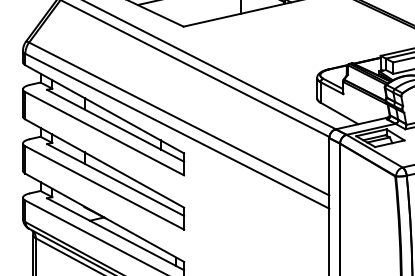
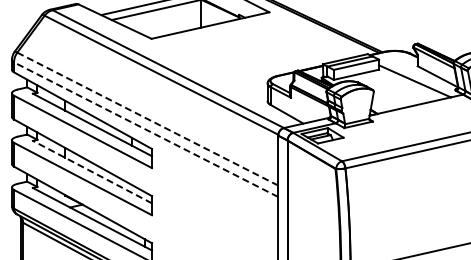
line: (180, 119) -> (148, 119), solid -> dashed
line: (176, 130) -> (145, 129), solid -> dashed
line: (115, 179) -> (92, 171), solid -> dashed

